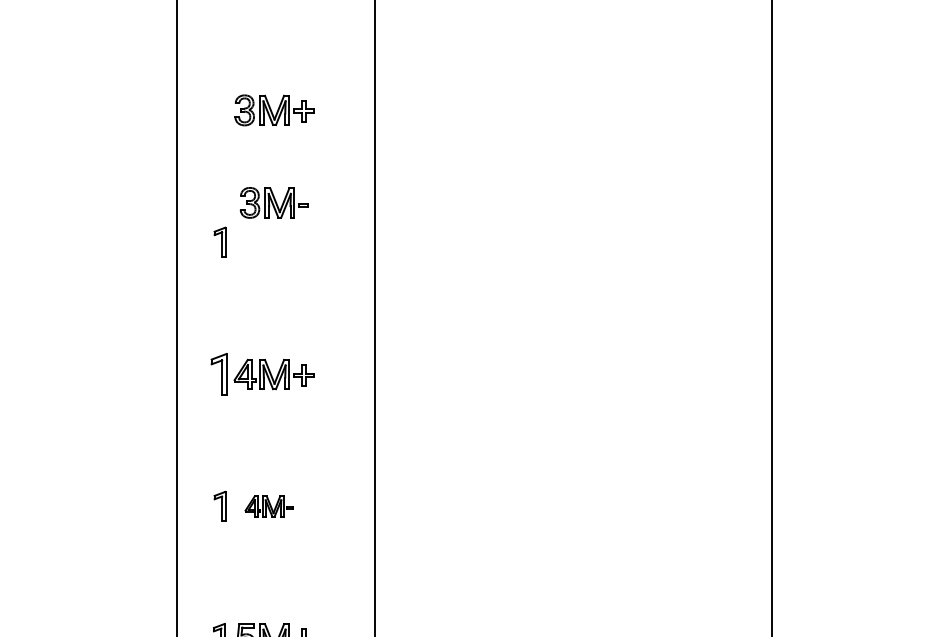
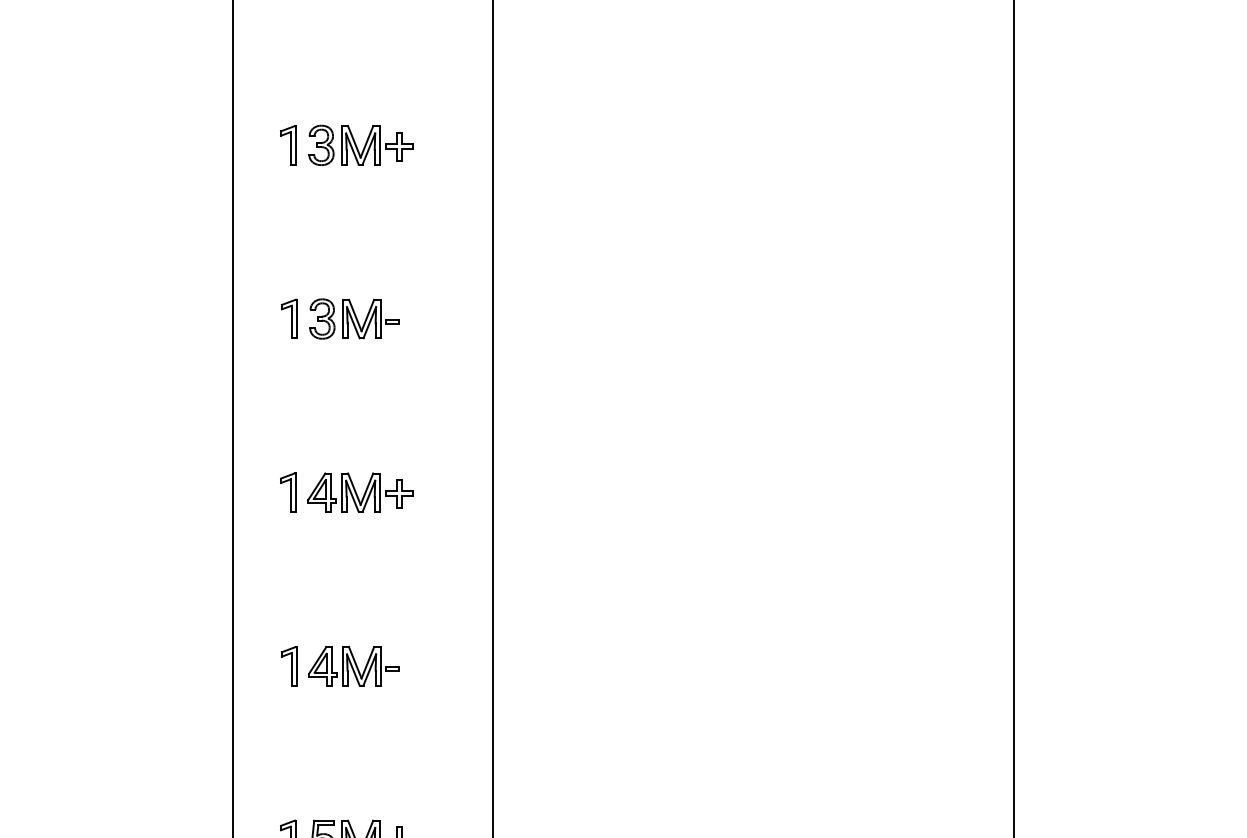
part: (219, 110) -> (288, 145), added
part: (274, 202) -> (354, 318), moved
part: (219, 374) -> (288, 492), size x0.71
part: (269, 506) -> (353, 666), size x1.43

